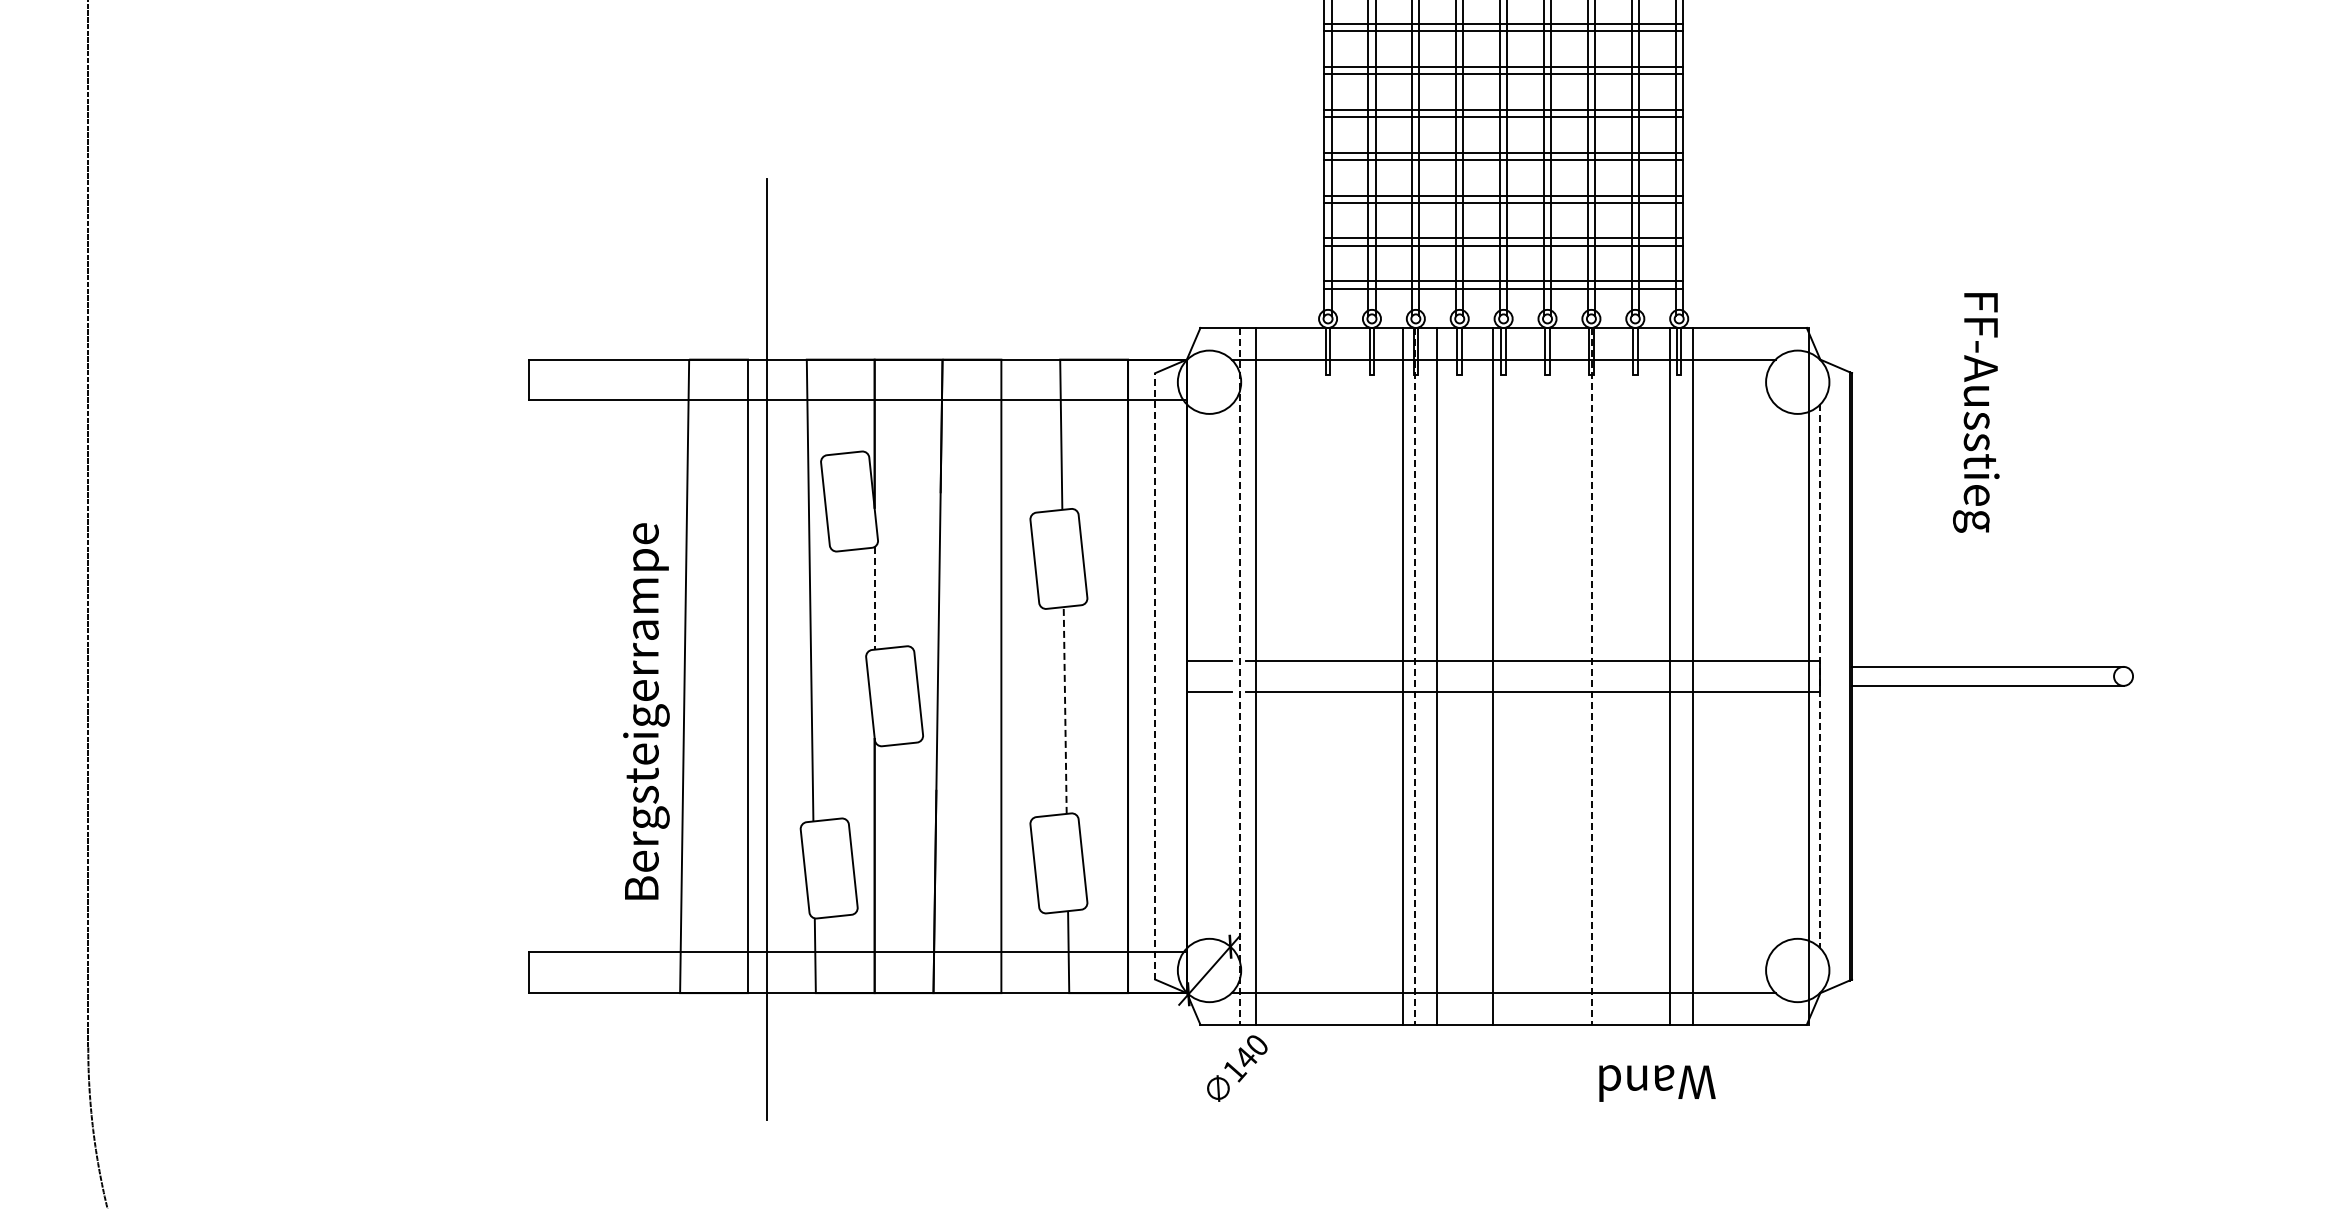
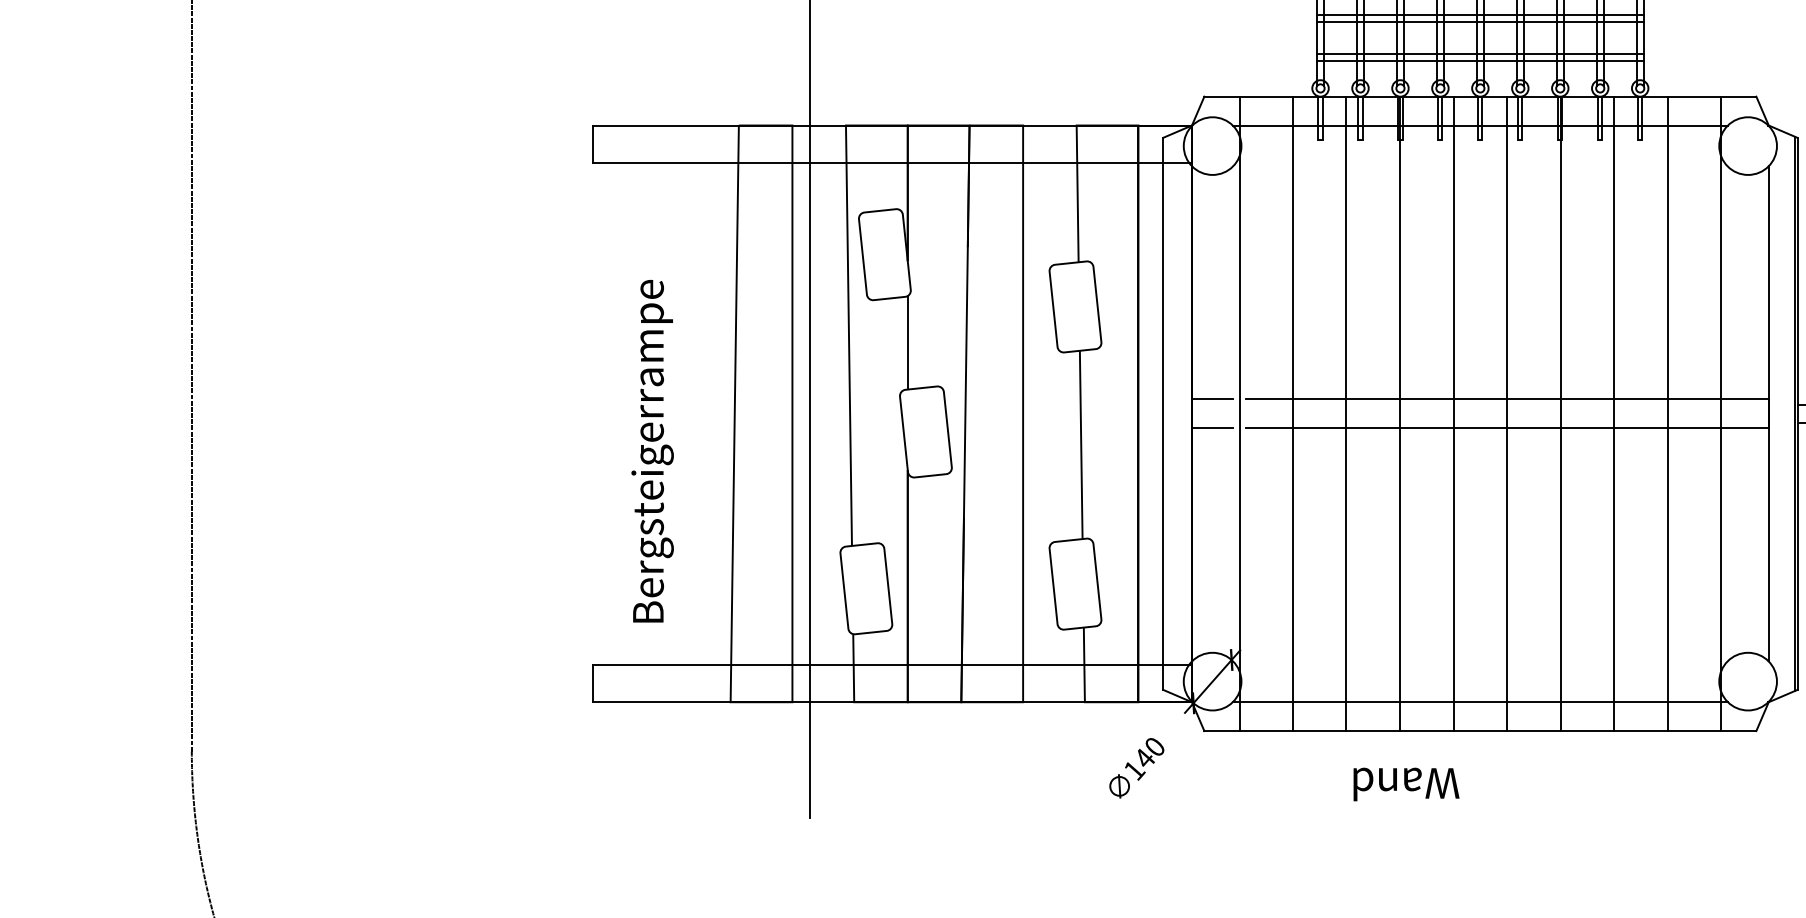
line: (874, 598) -> (907, 342), dashed -> solid
line: (1155, 675) -> (1163, 413), dashed -> solid
line: (1255, 675) -> (1292, 413), moved
line: (1402, 675) -> (1346, 413), moved
line: (1437, 675) -> (1453, 413), moved
line: (1493, 675) -> (1507, 413), moved
line: (1670, 675) -> (1667, 413), moved
line: (1692, 675) -> (1614, 413), moved
line: (1809, 675) -> (1721, 413), moved
line: (1239, 676) -> (1239, 413), dashed -> solid
line: (1415, 676) -> (1400, 413), dashed -> solid
line: (1591, 676) -> (1560, 413), dashed -> solid
line: (1820, 676) -> (1768, 413), dashed -> solid
line: (1065, 710) -> (1081, 444), dashed -> solid
text: (646, 711) -> (652, 451), moved
text: (1237, 1068) -> (1137, 768), moved
text: (1657, 1083) -> (1406, 784), moved

